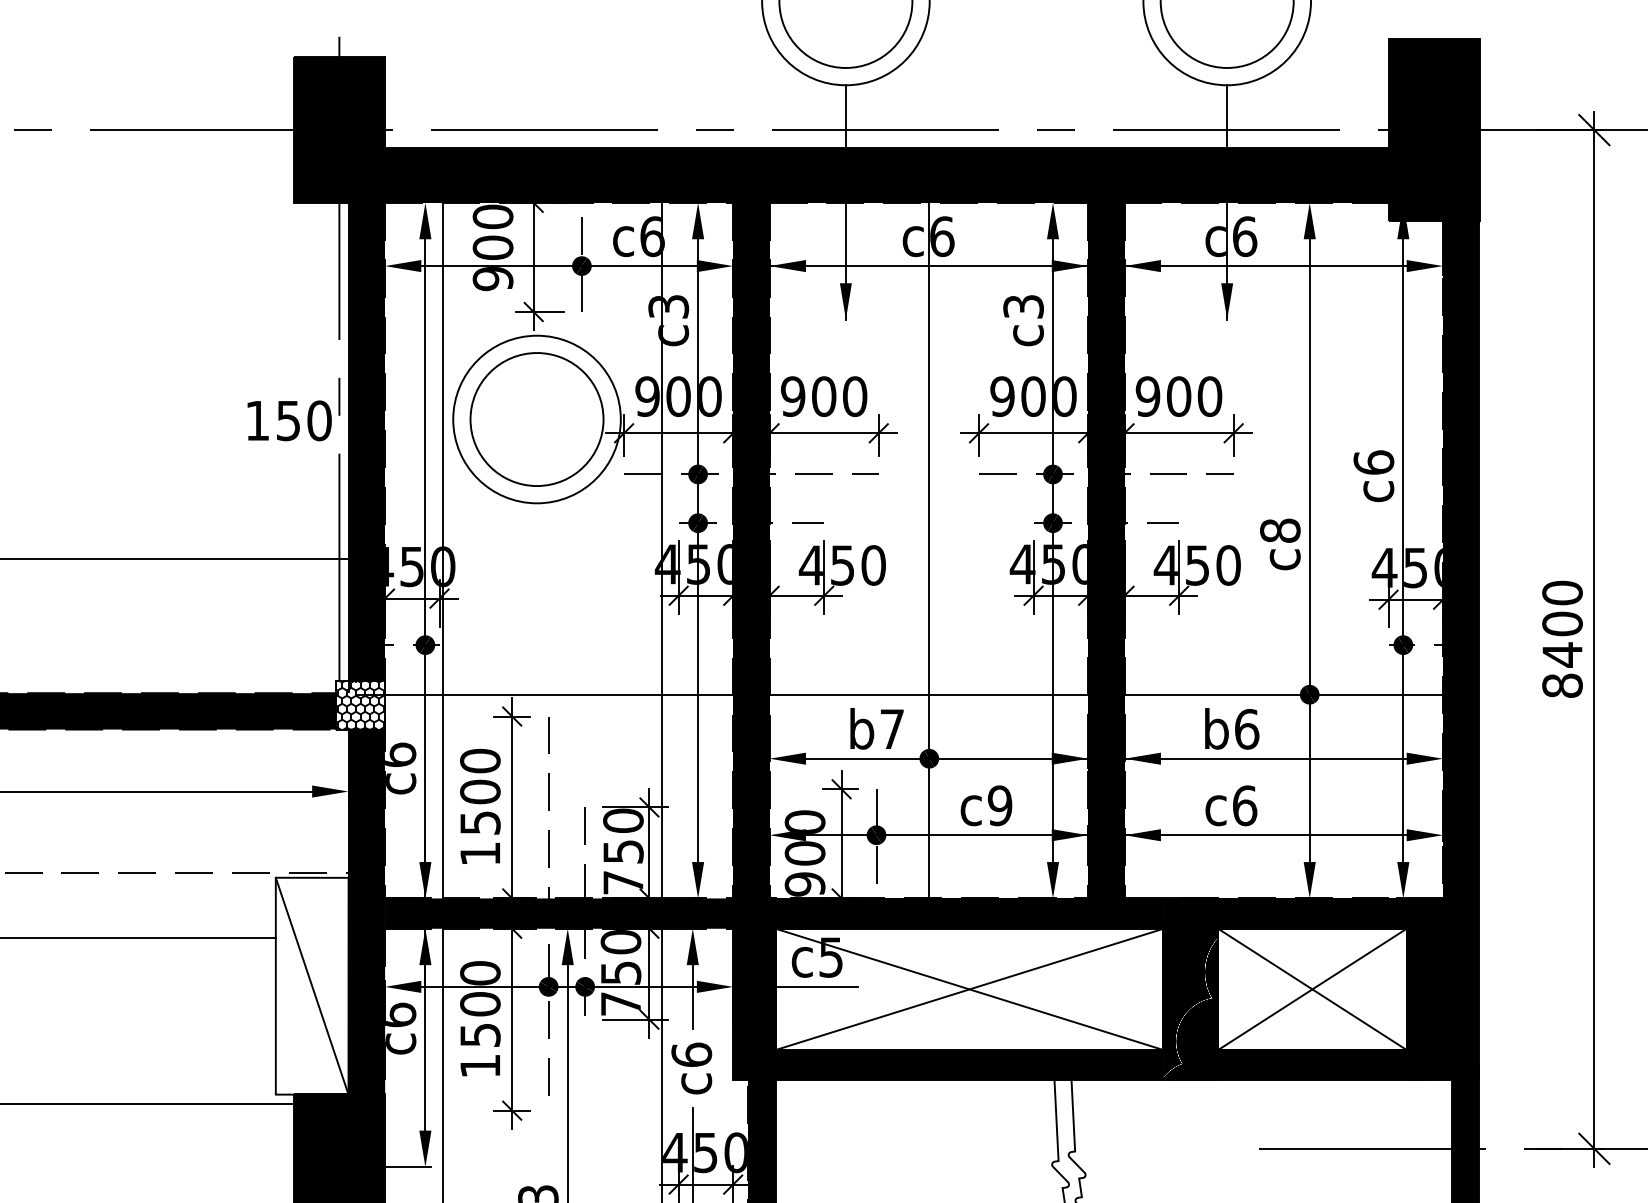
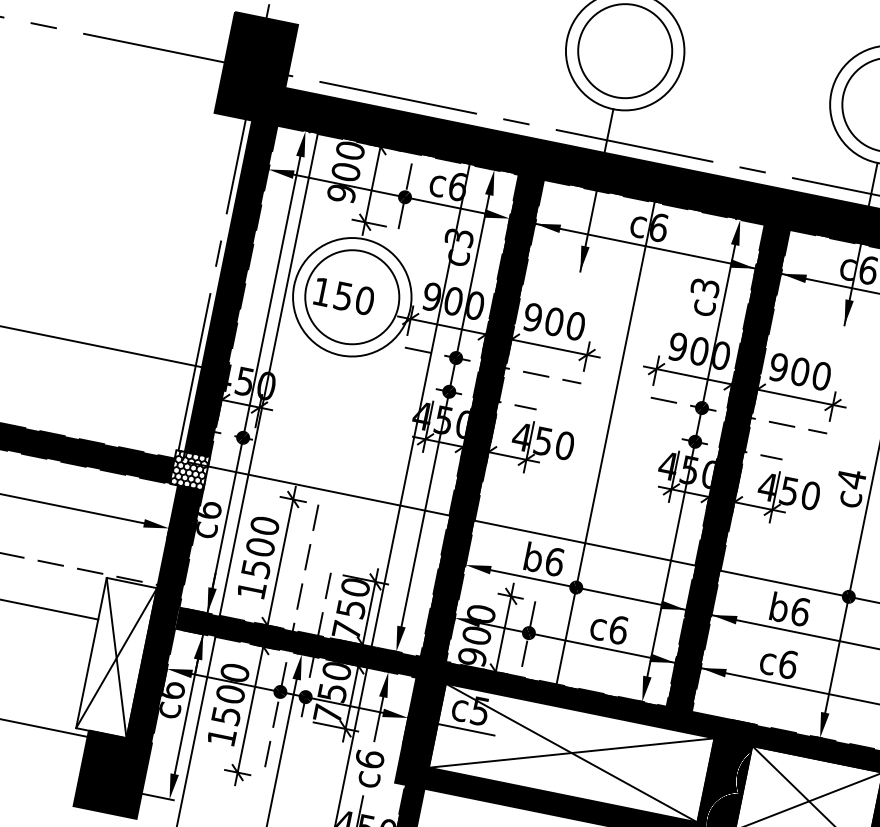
text: (289, 420) -> (344, 296), moved
text: (1280, 530) -> (851, 478), c8 -> c4
text: (892, 729) -> (554, 562), b7 -> b6
text: (999, 805) -> (618, 629), c9 -> c6
line: (311, 985) -> (116, 657), added

